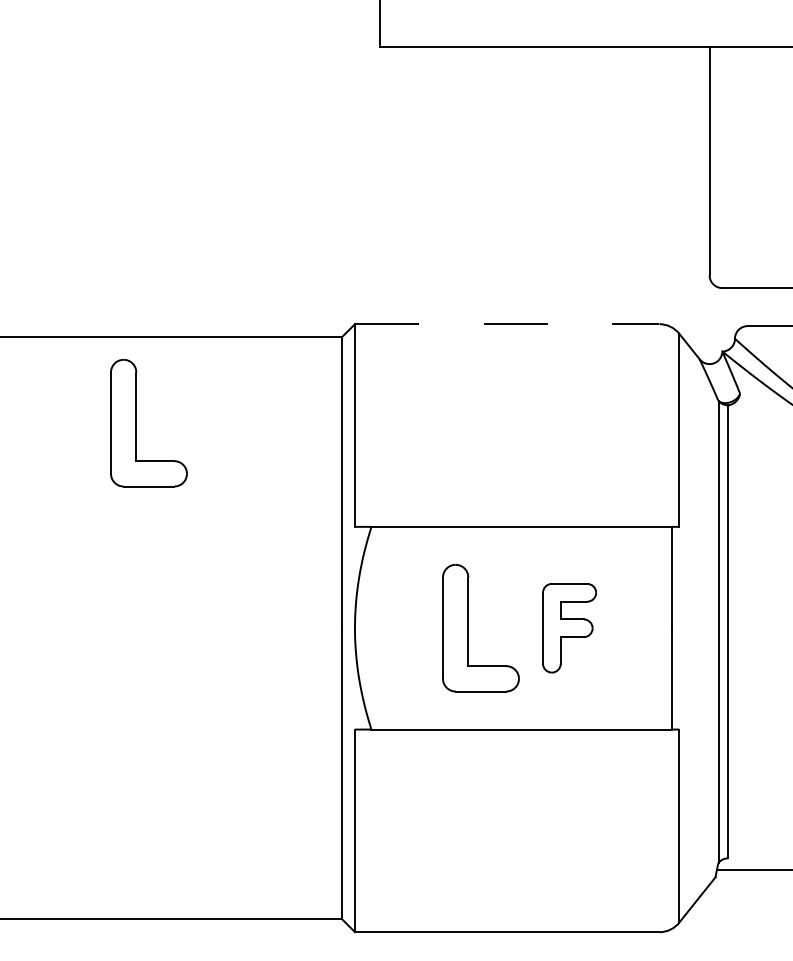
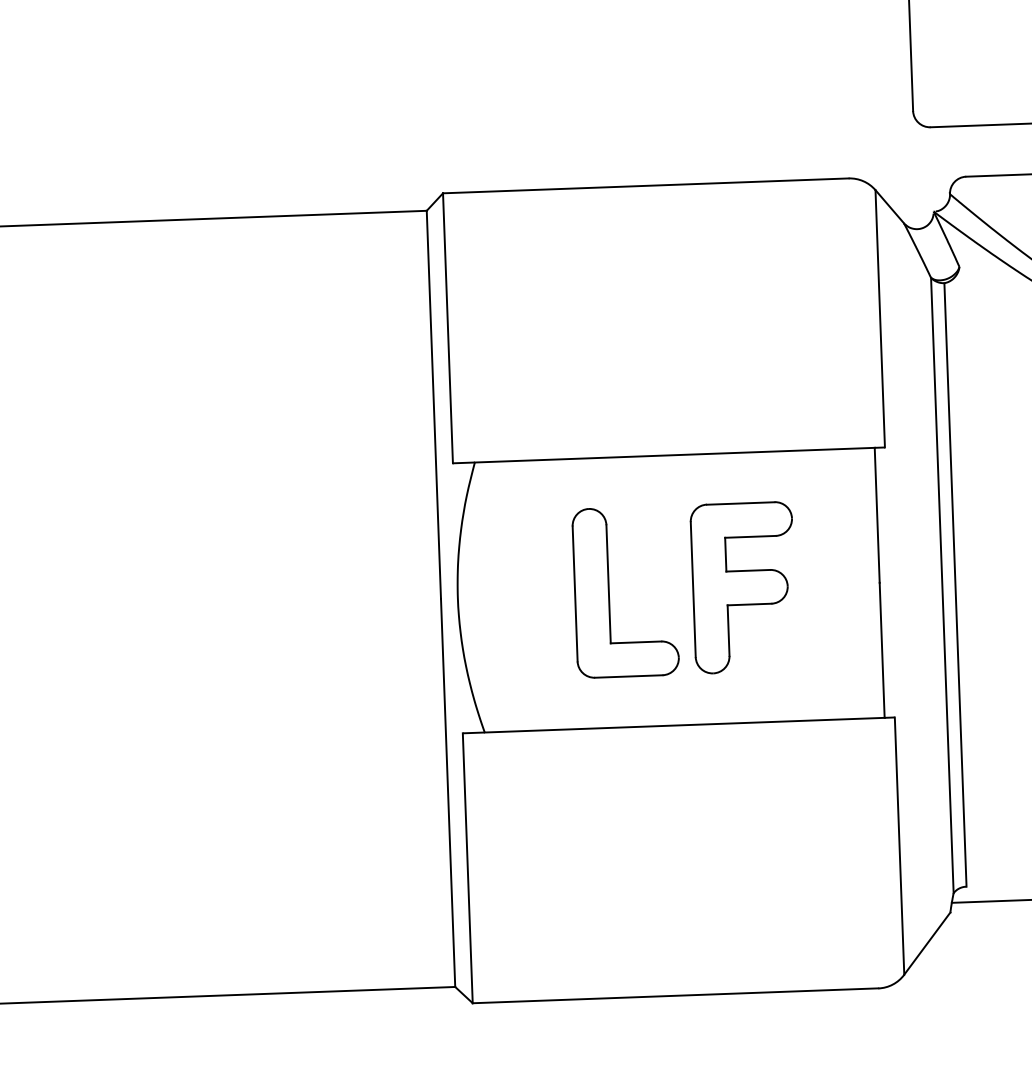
line: (507, 324) -> (646, 186), dashed -> solid
part: (136, 423) -> (156, 336), removed
part: (569, 628) -> (743, 588), size x1.43

